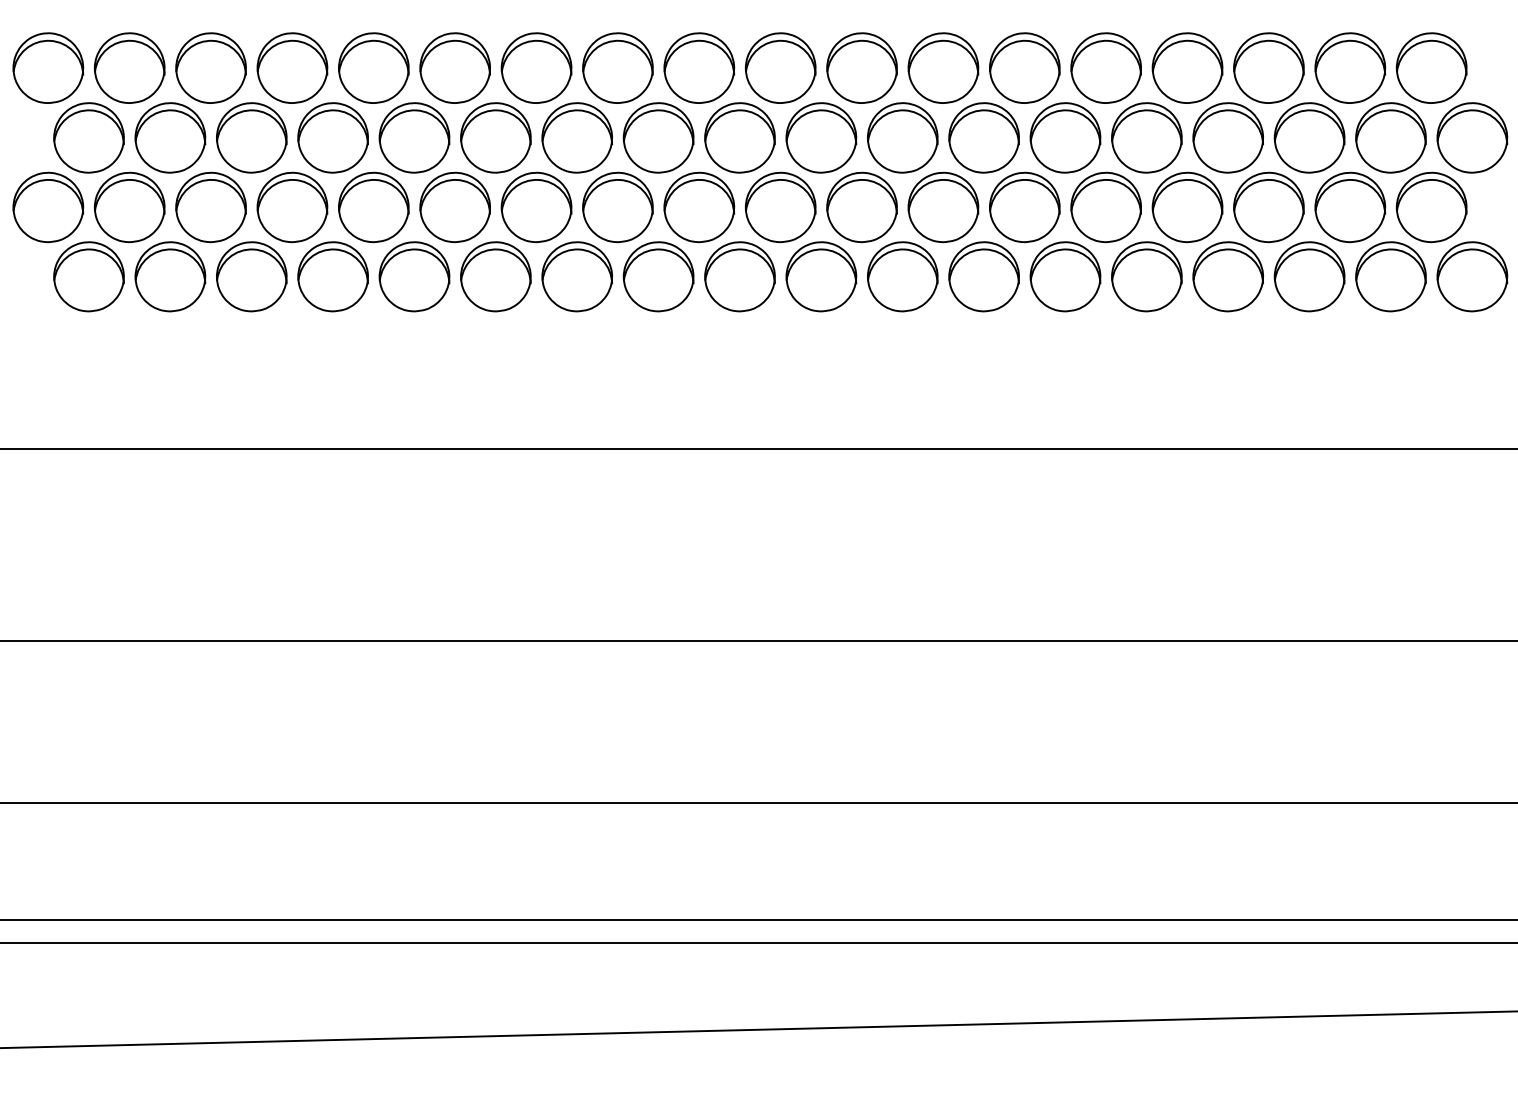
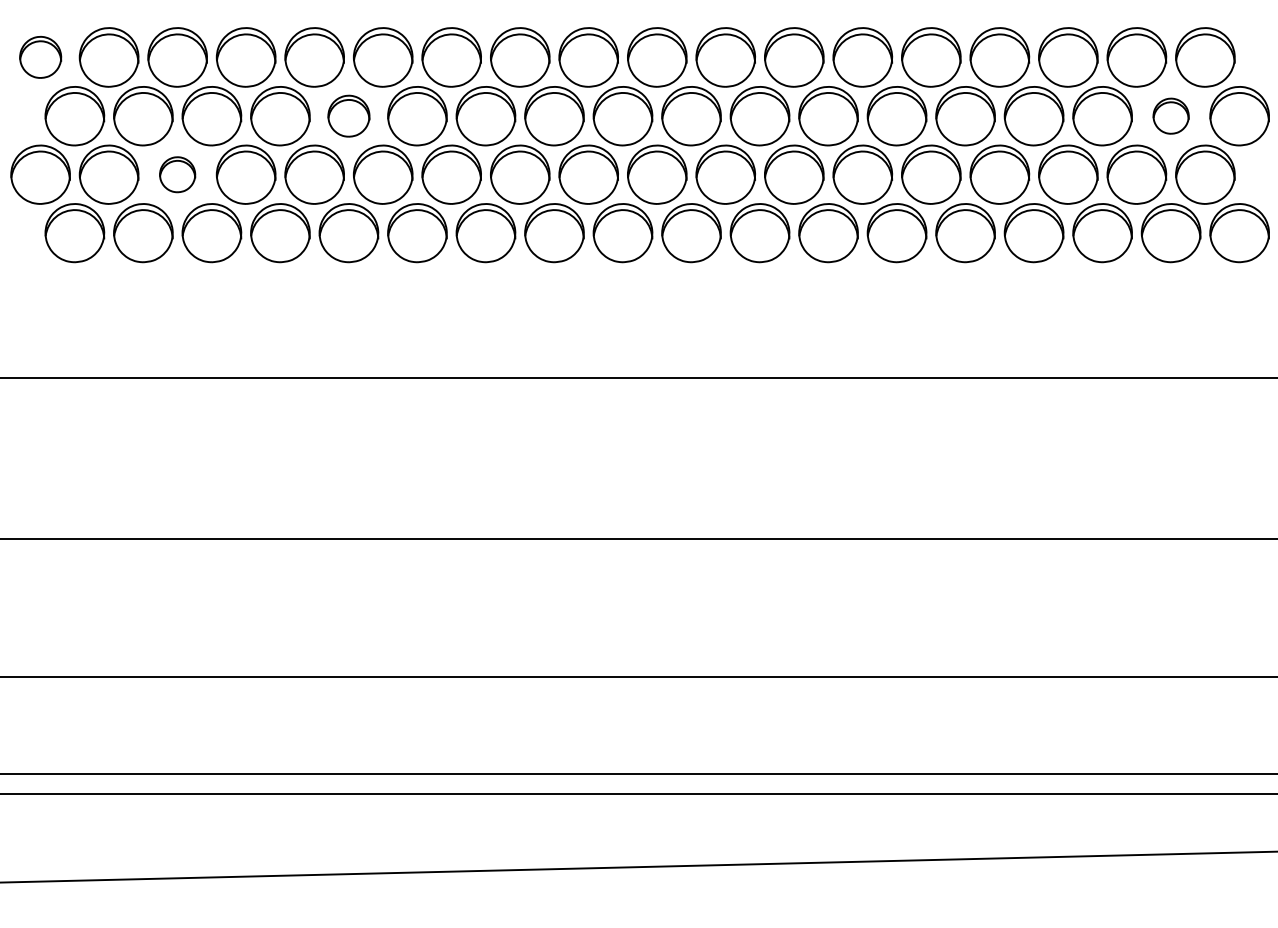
part: (48, 67) -> (40, 56), size x0.7
part: (414, 137) -> (348, 115), size x0.7
part: (1390, 137) -> (1170, 115), size x0.6
part: (210, 207) -> (177, 174), size x0.6

